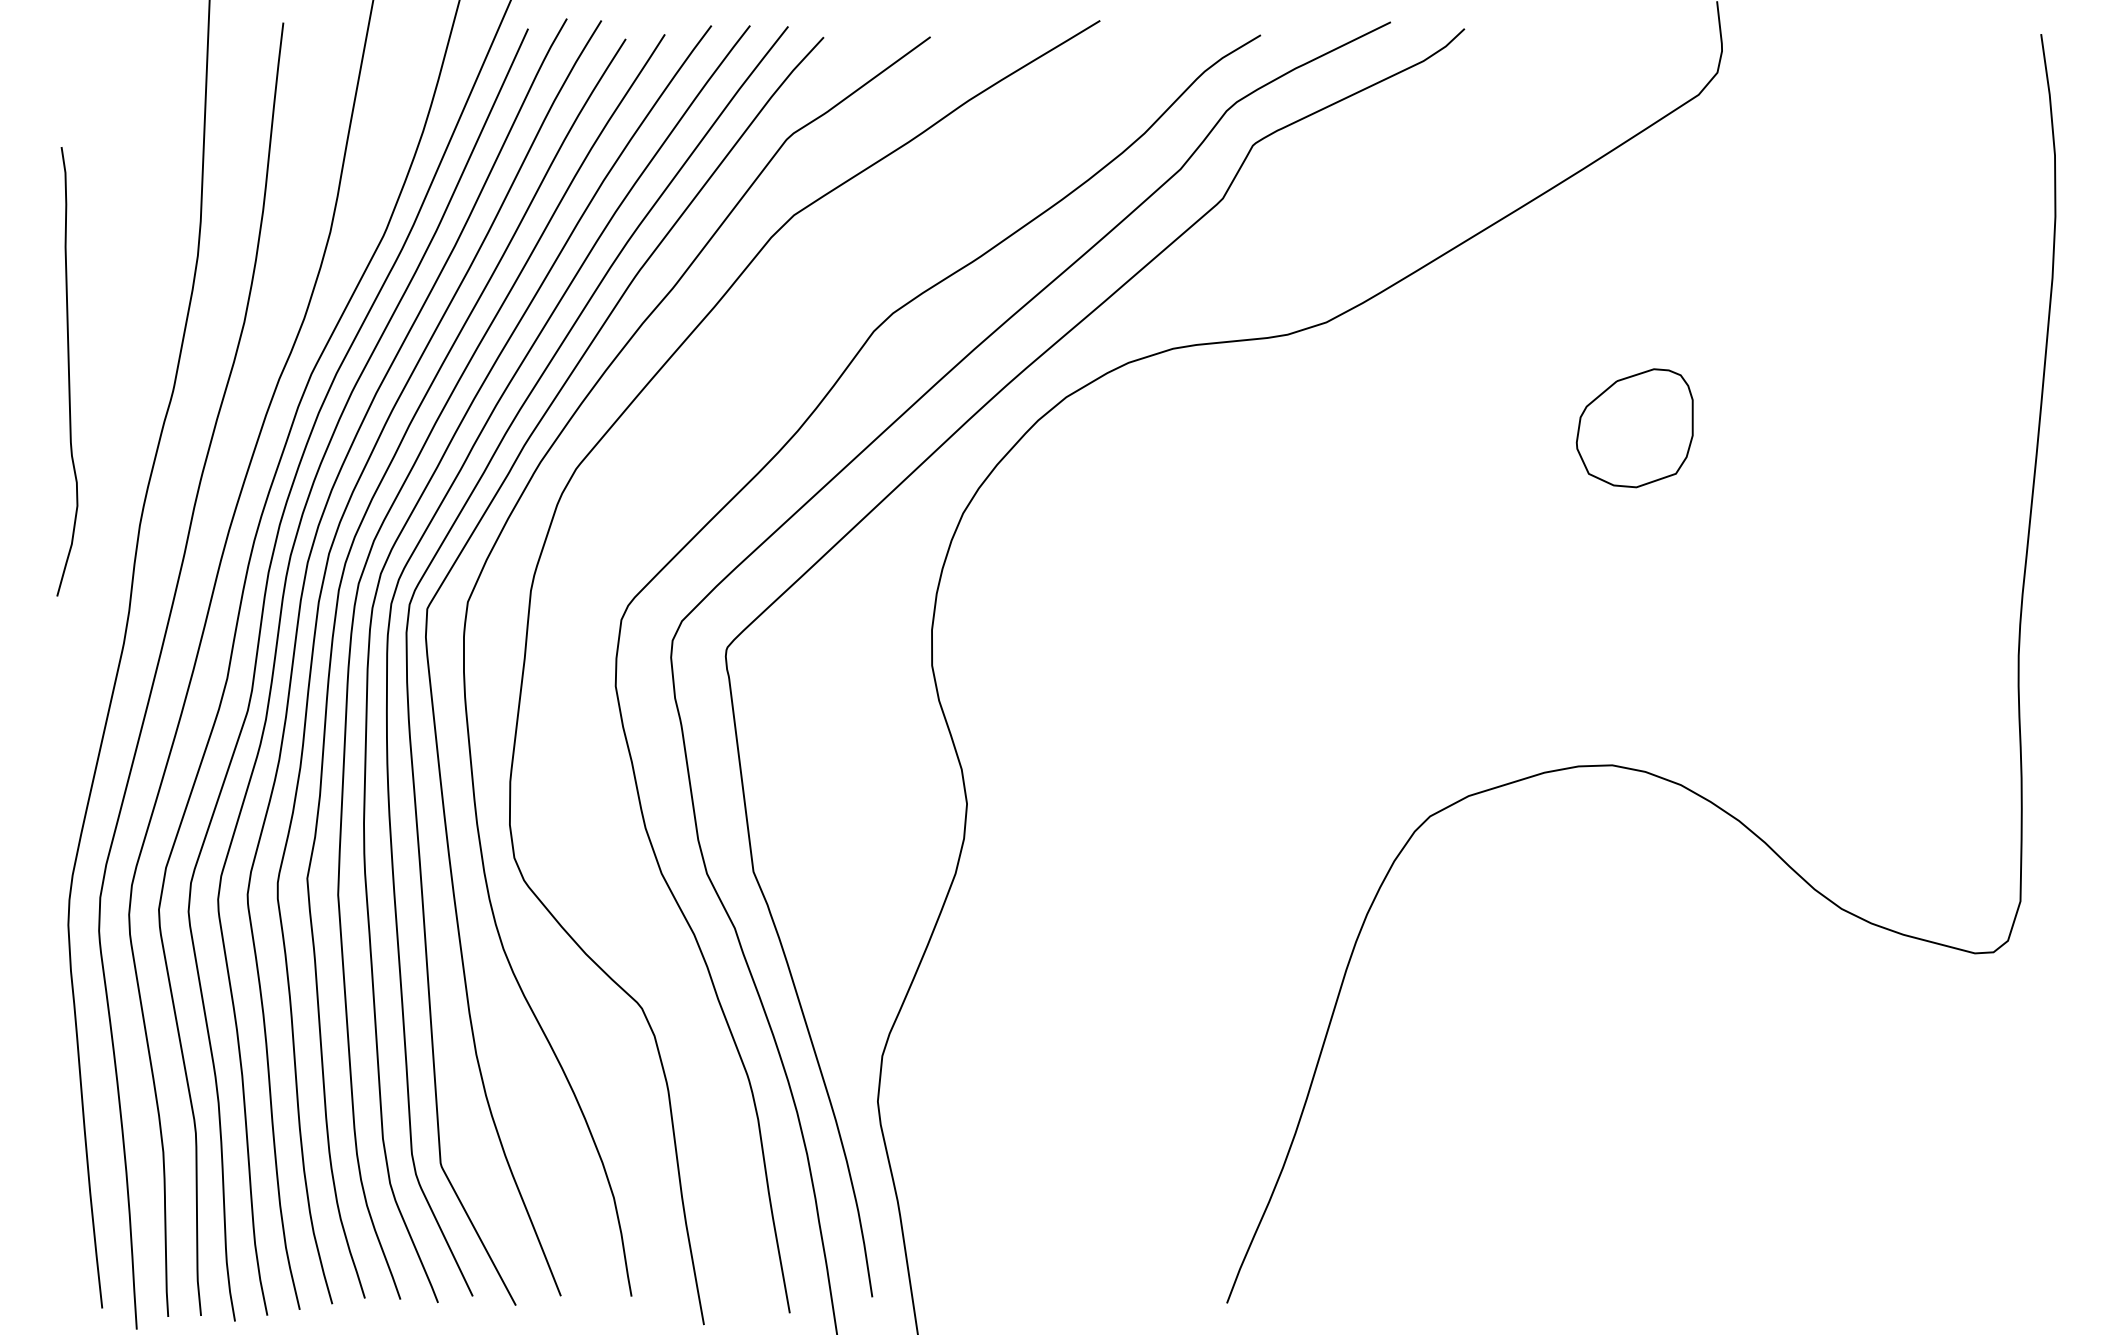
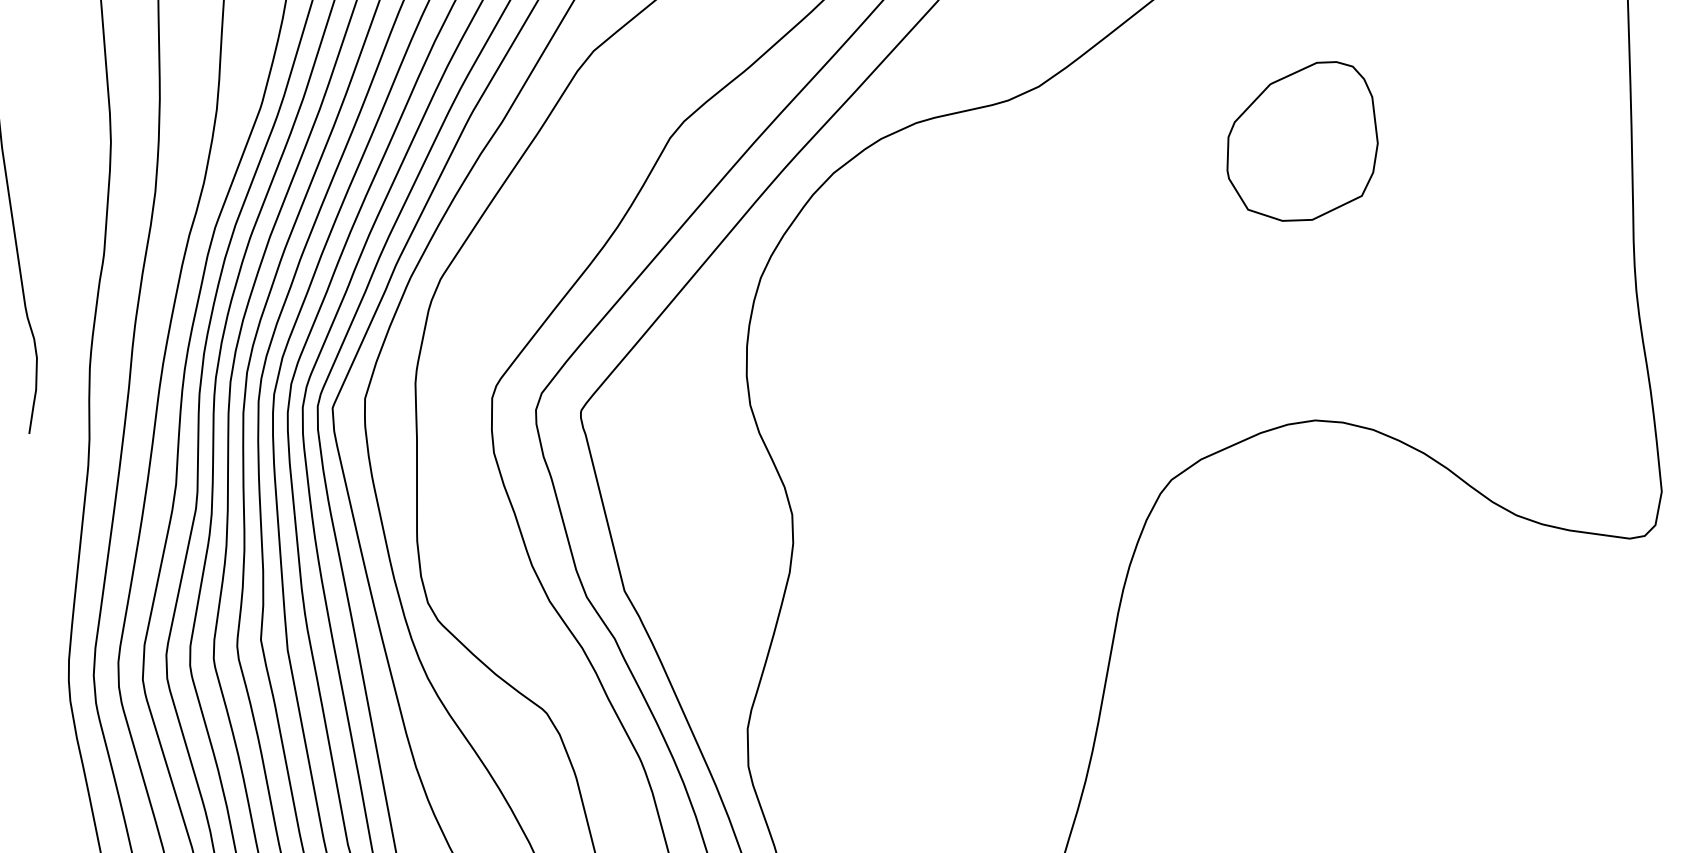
part: (1634, 428) -> (1300, 143), size x1.6

